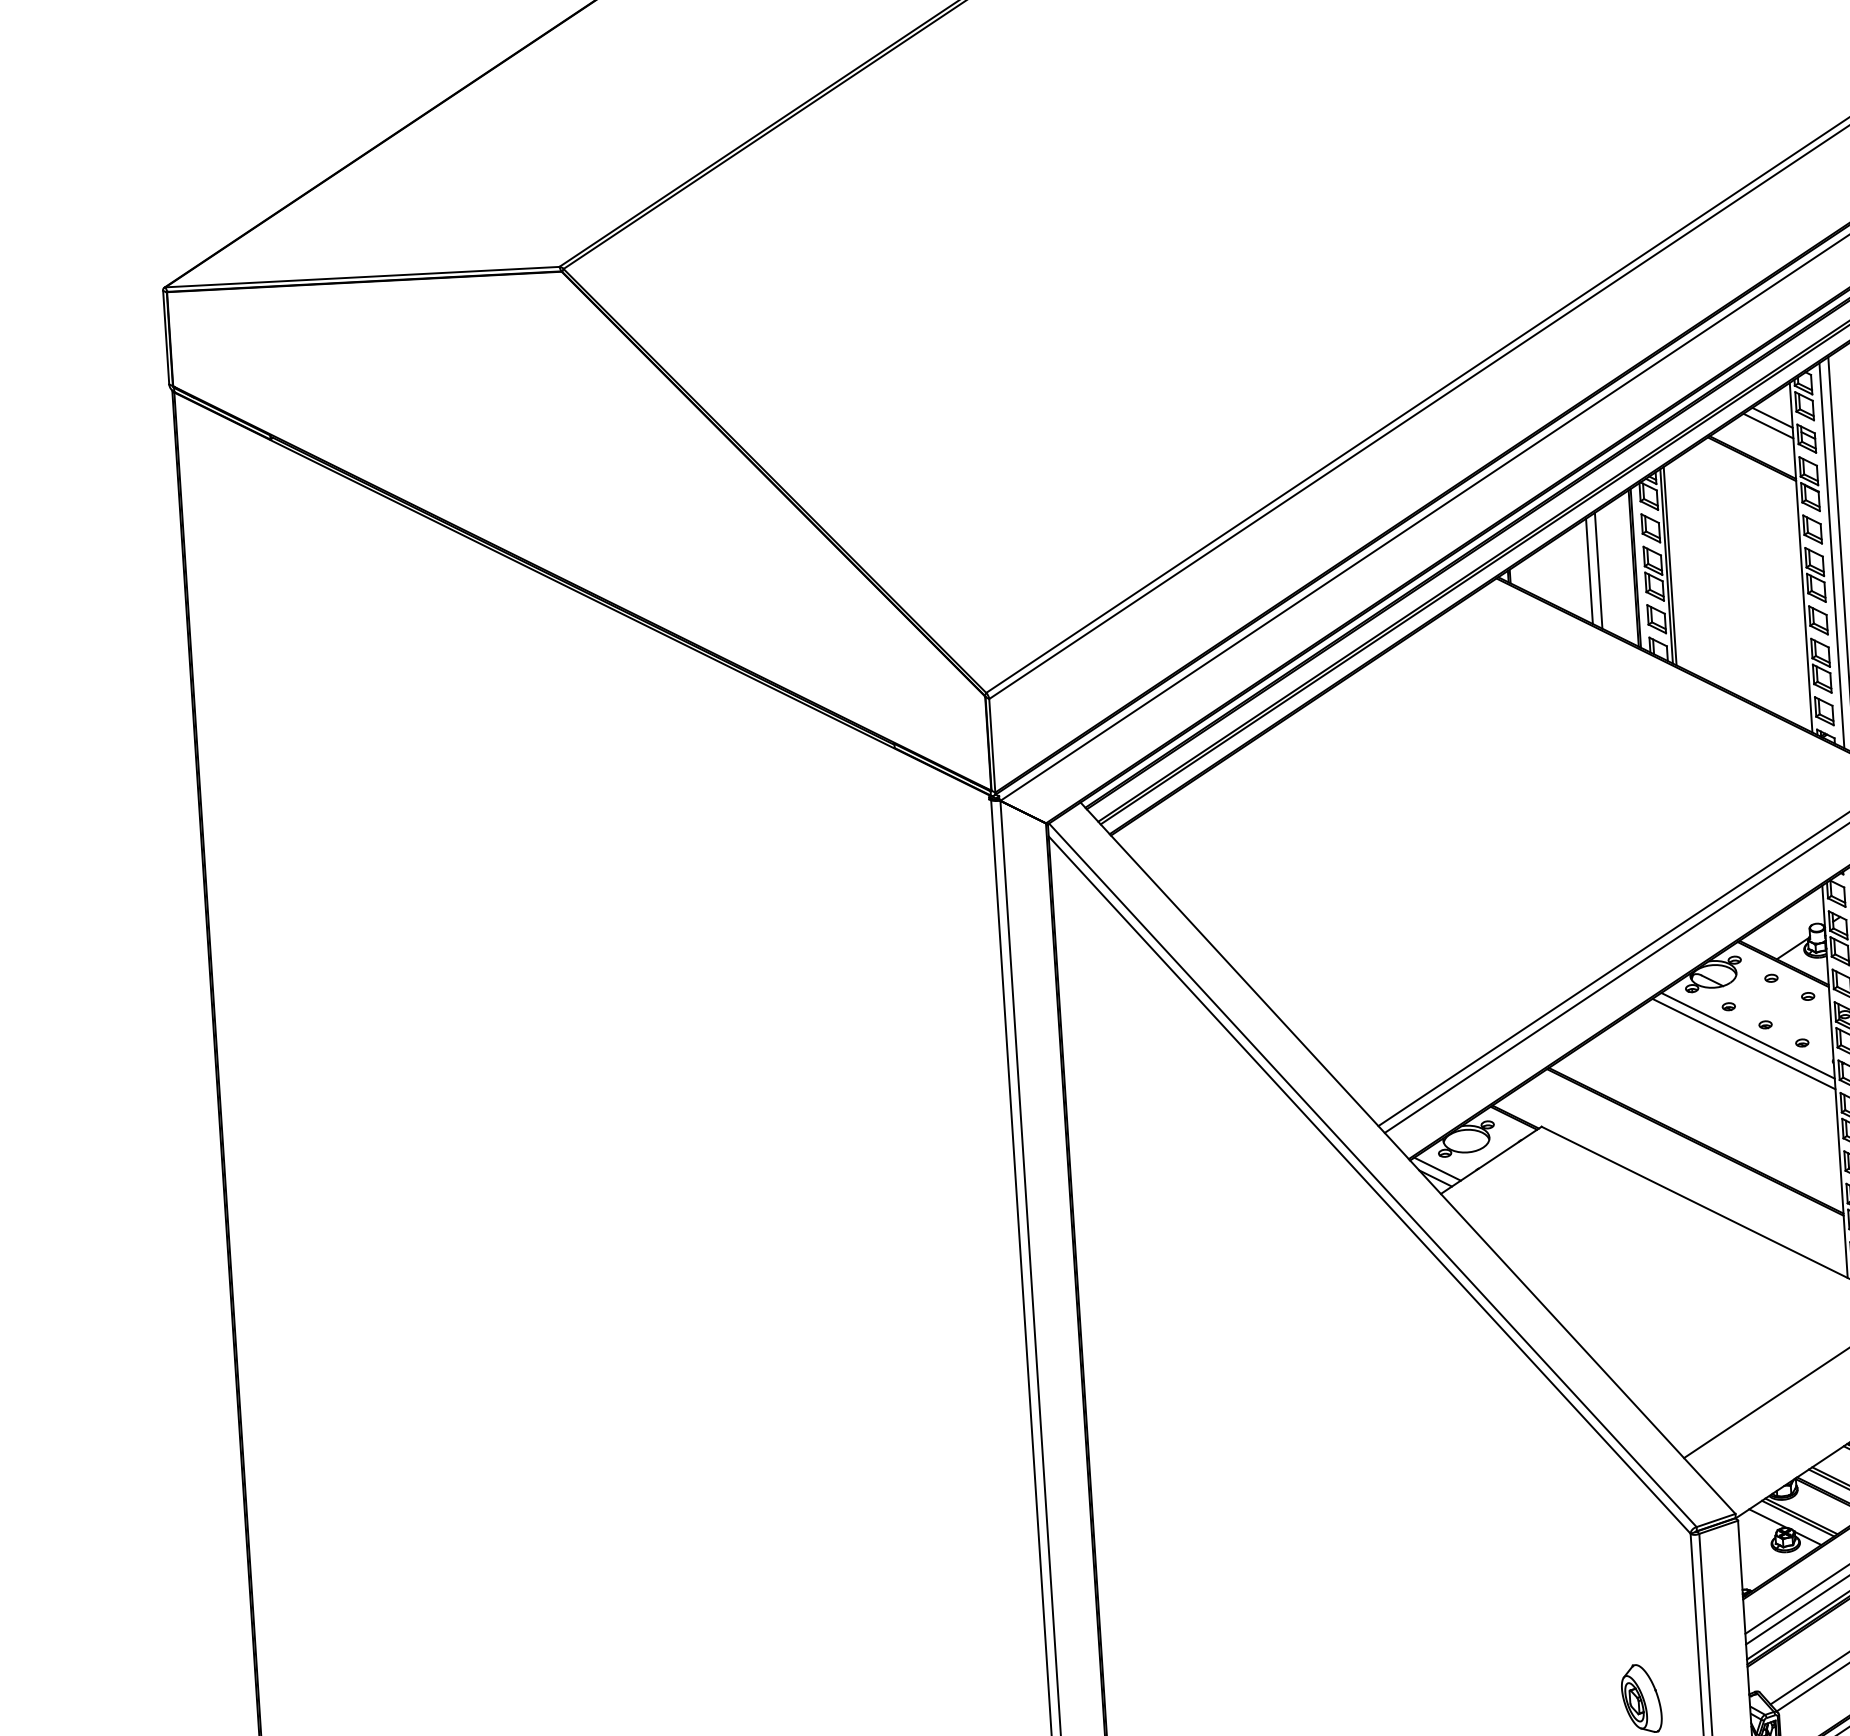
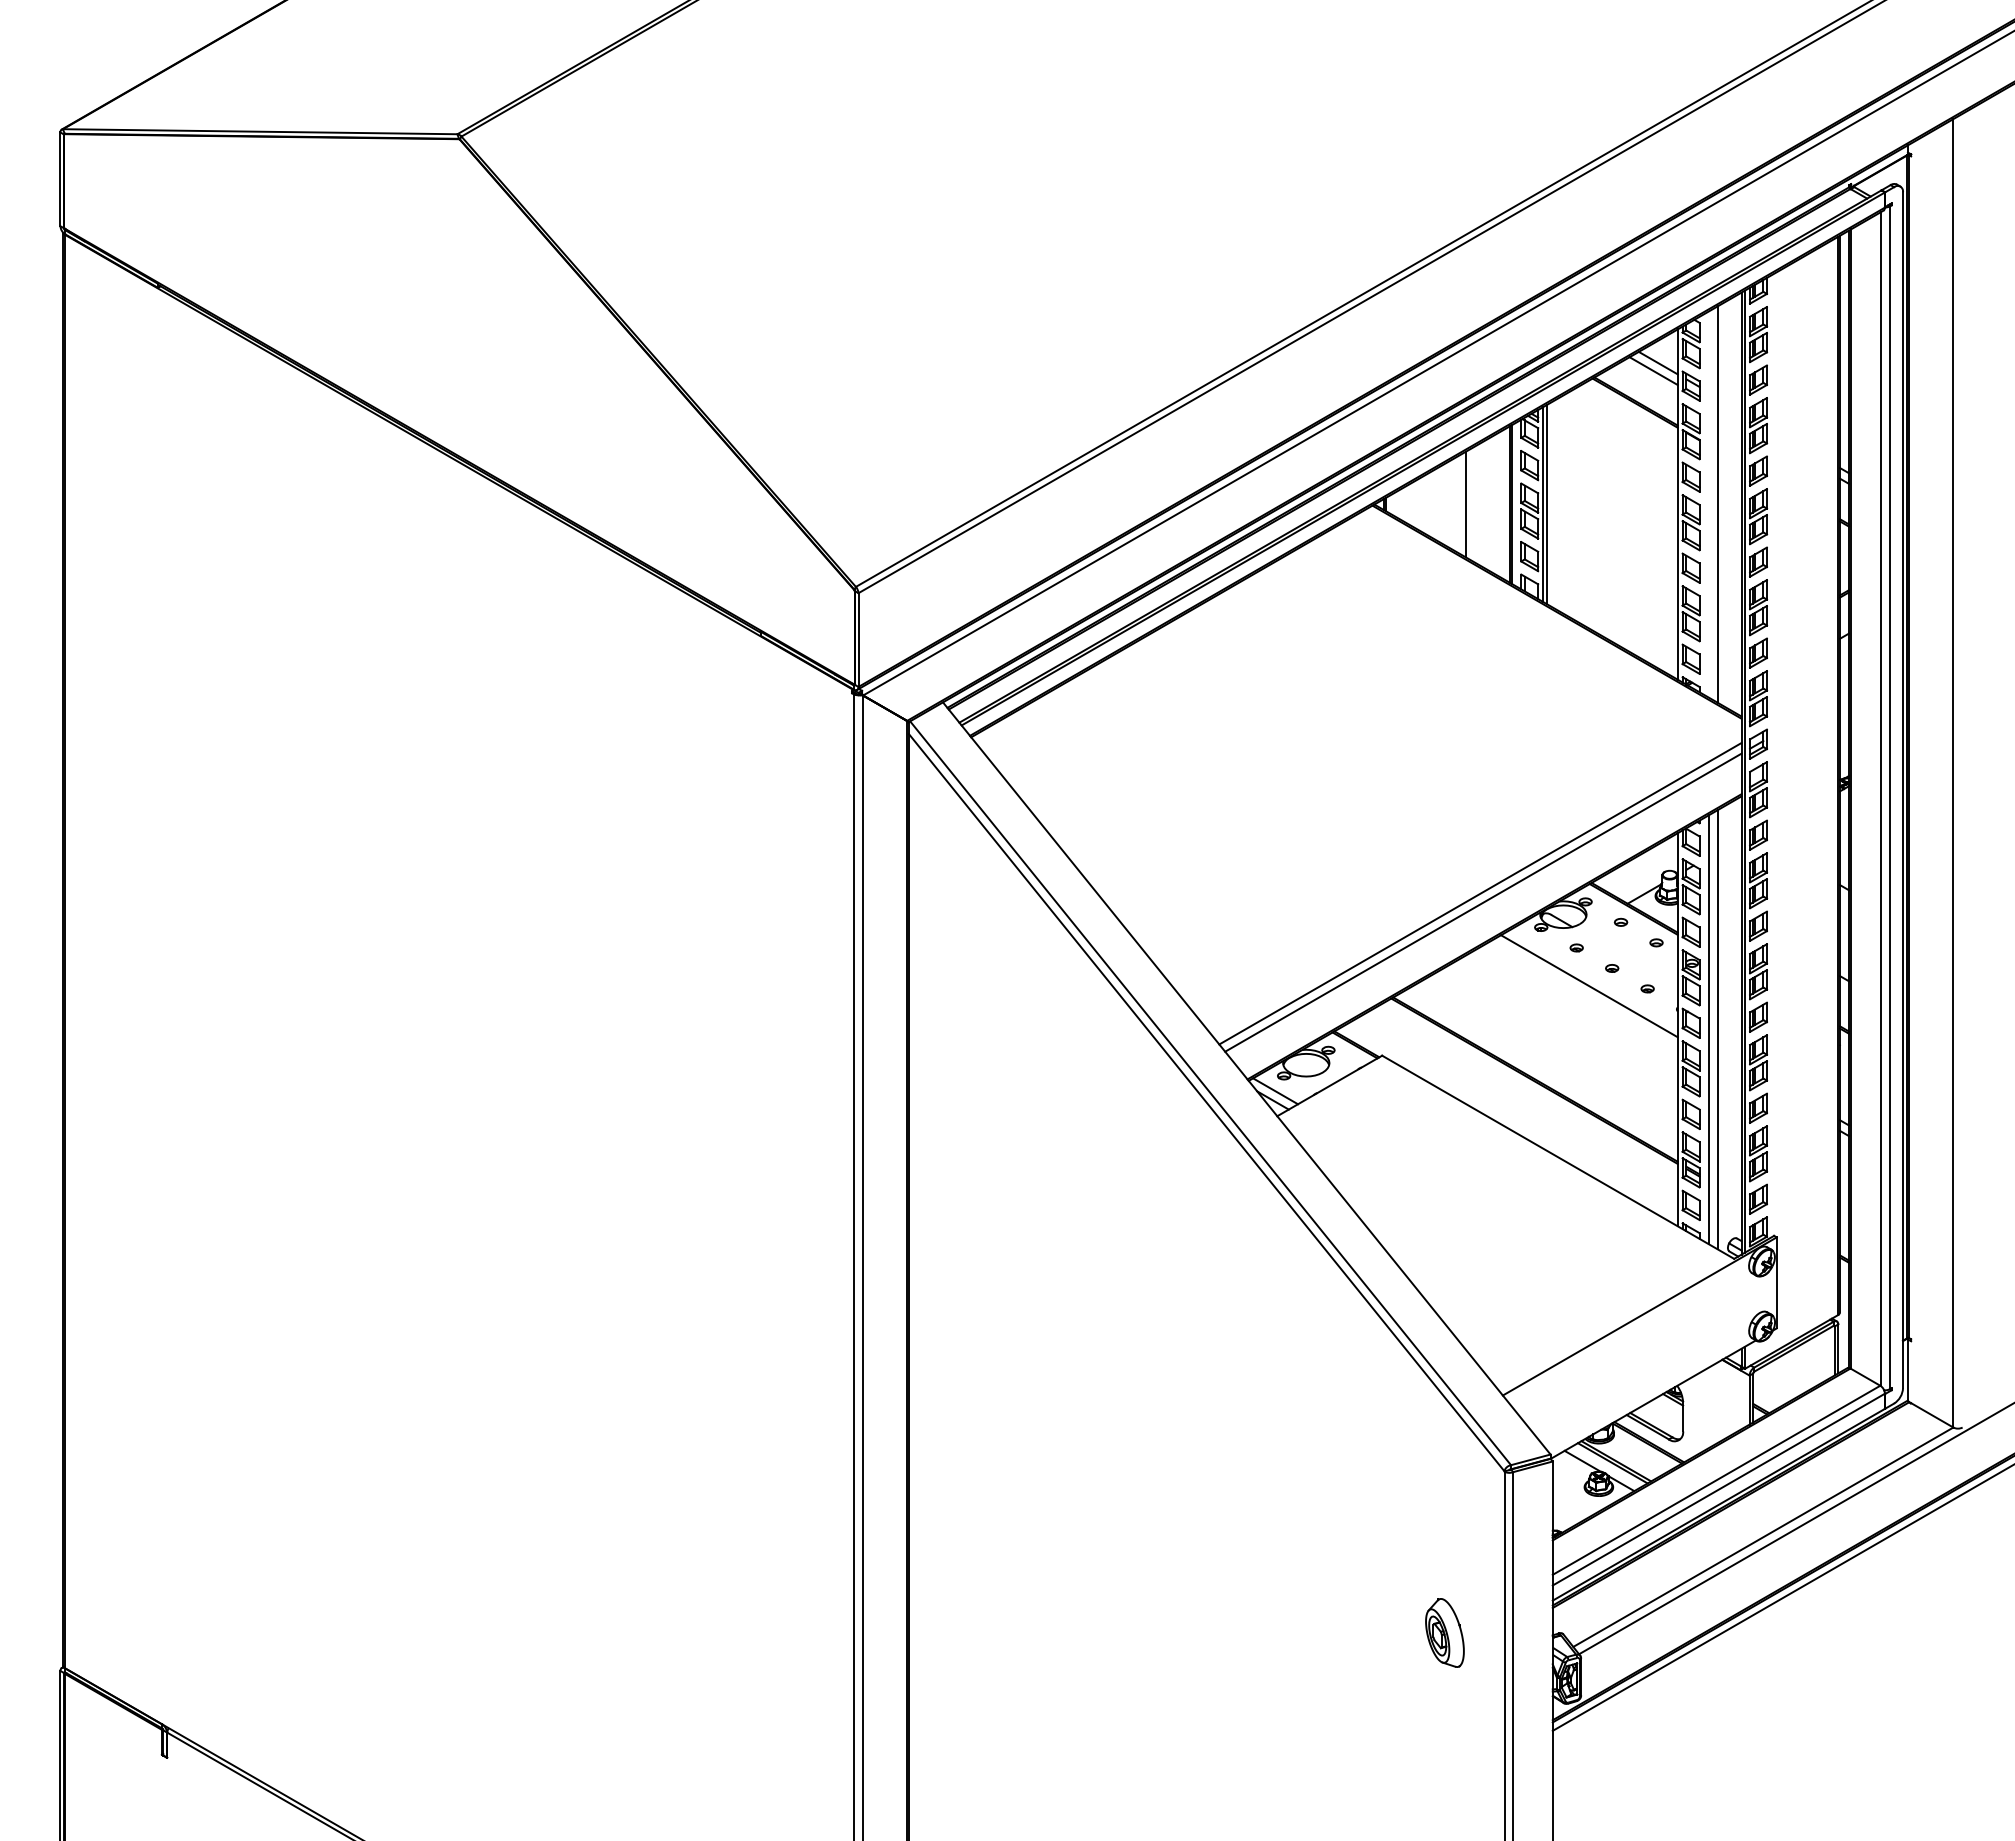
line: (1831, 555) -> (1708, 504), removed
line: (1598, 570) -> (1474, 504), removed
line: (1747, 1035) -> (1593, 977), removed

